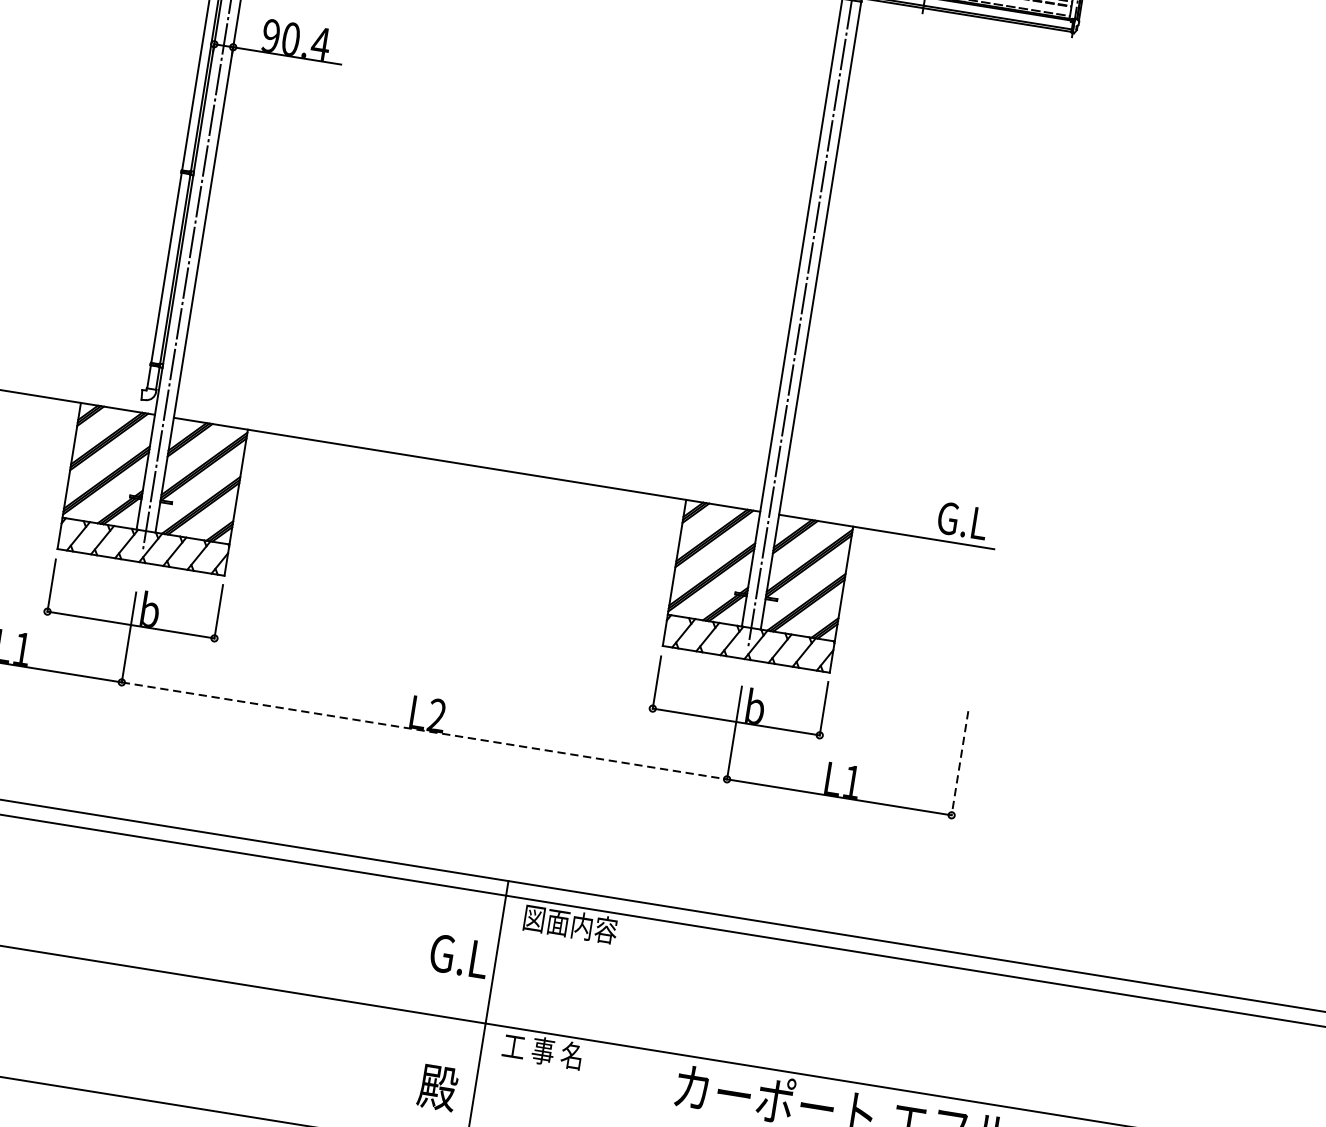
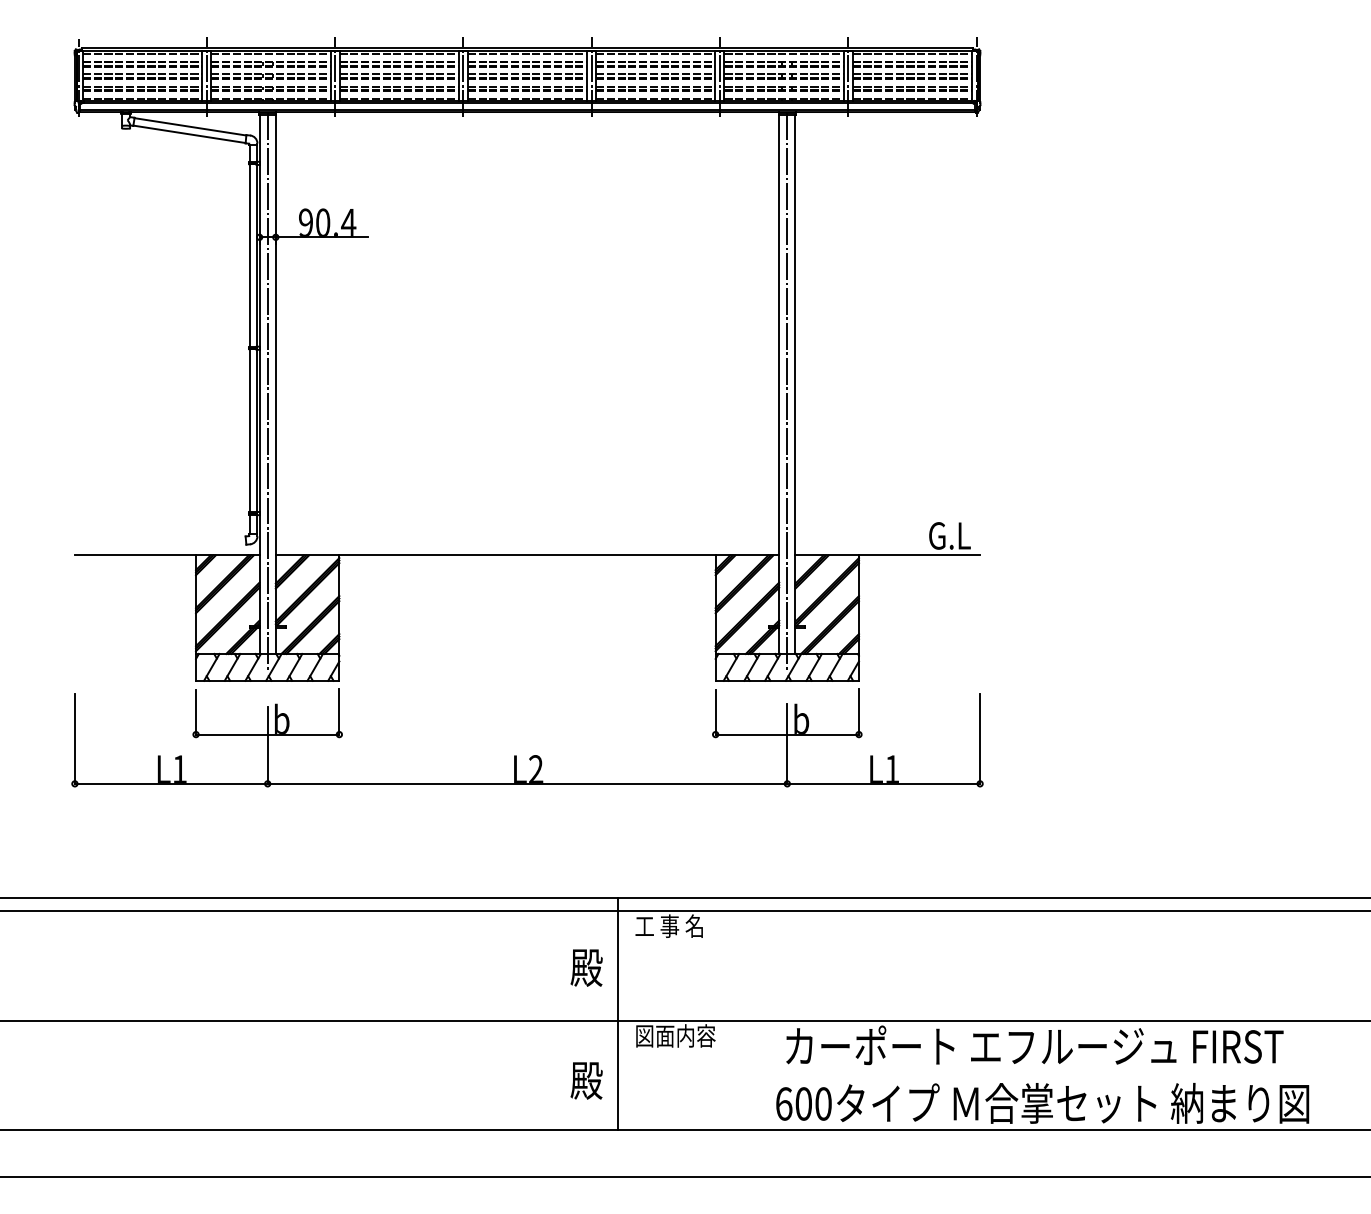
line: (424, 730) -> (527, 783), dashed -> solid
line: (960, 763) -> (980, 739), dashed -> solid
text: (570, 923) -> (675, 925), 図面内容 -> 工 事 名
text: (458, 955) -> (586, 967), G.L -> 殿
text: (549, 1051) -> (675, 1035), 工 事 名 -> 図面内容

